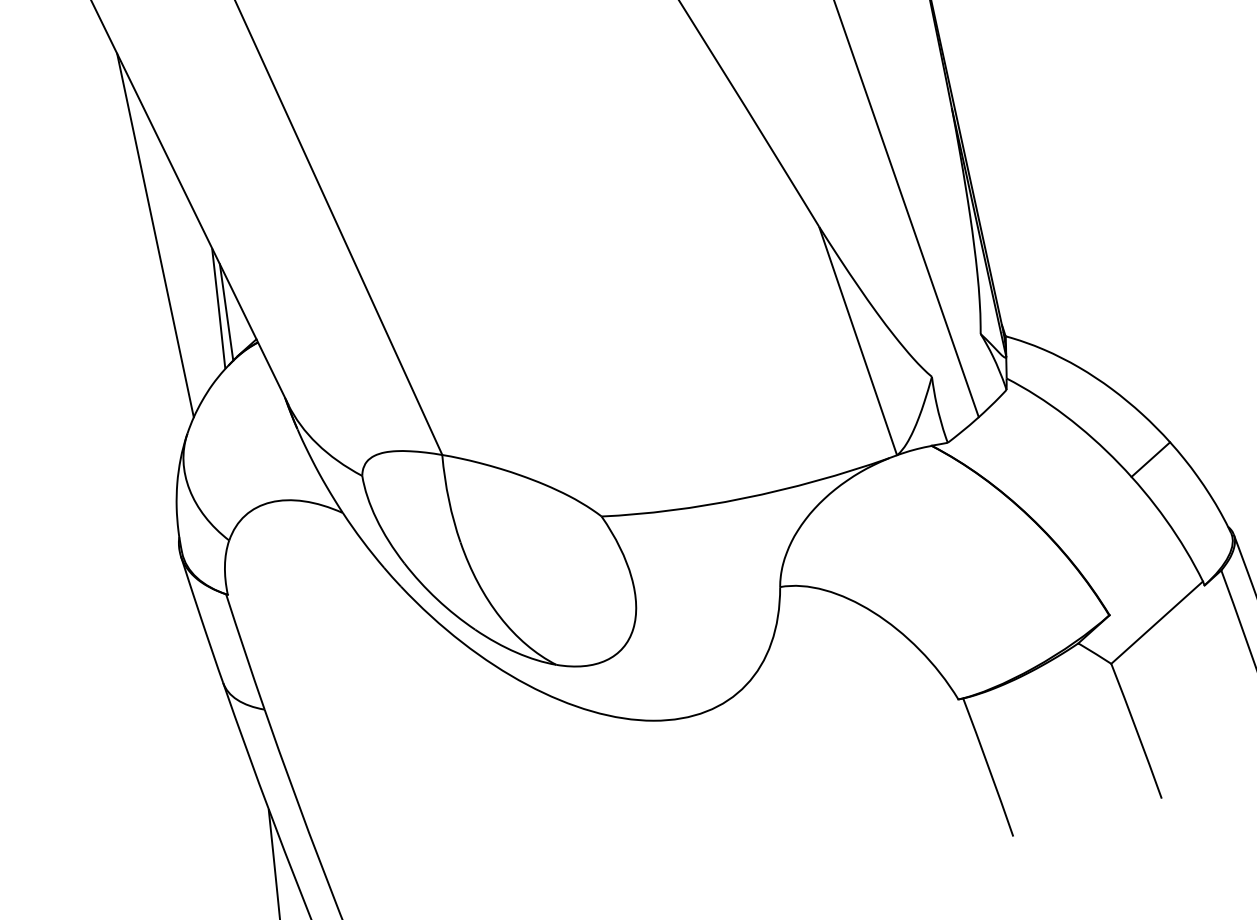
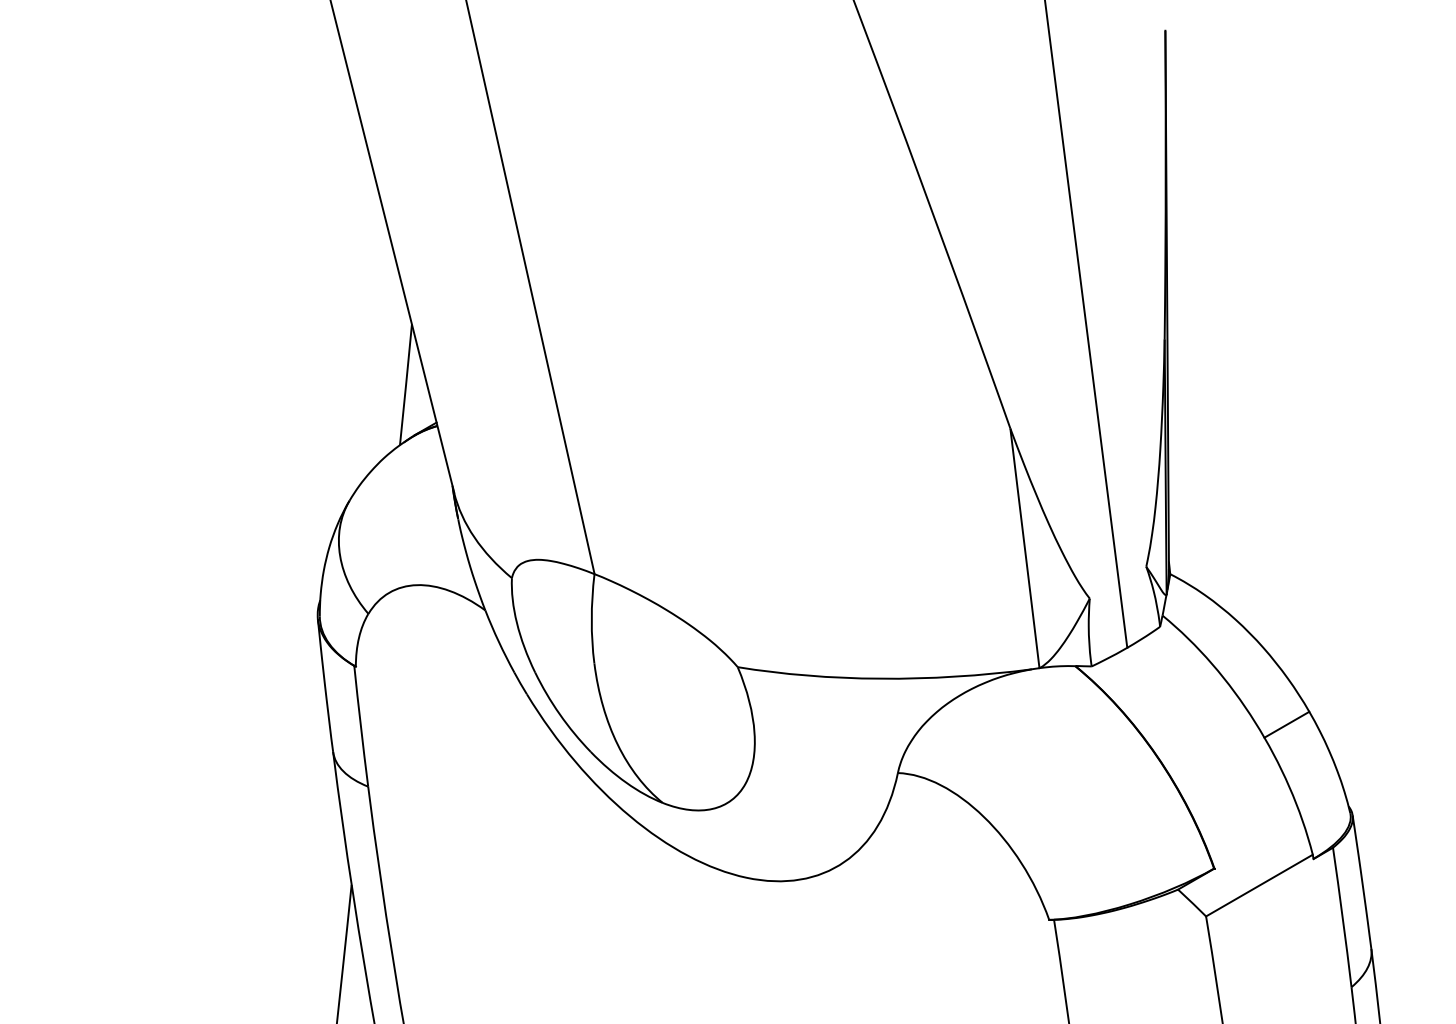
line: (155, 234) -> (359, 299), removed
line: (226, 311) -> (412, 389), removed

